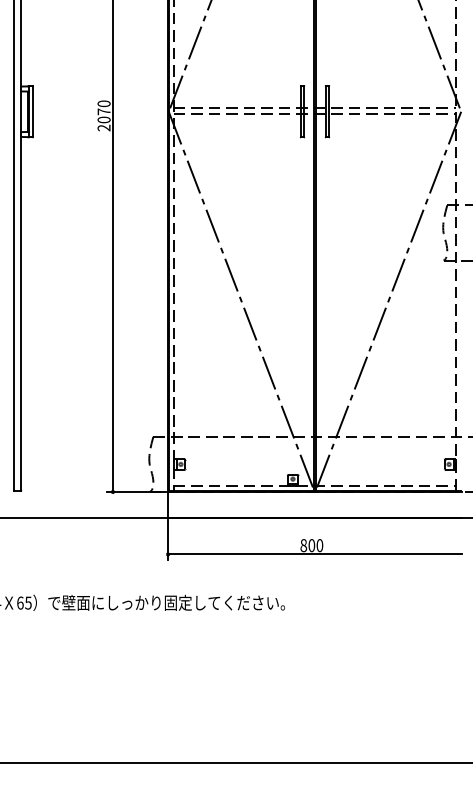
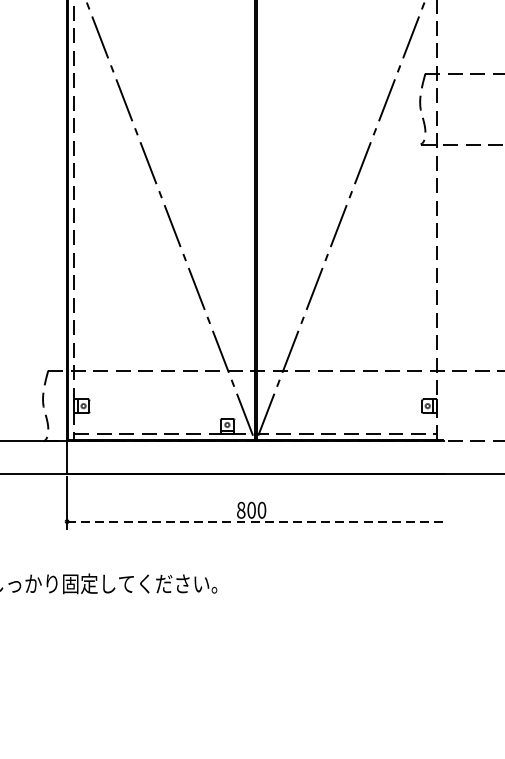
line: (315, 554) -> (256, 521), solid -> dashed

